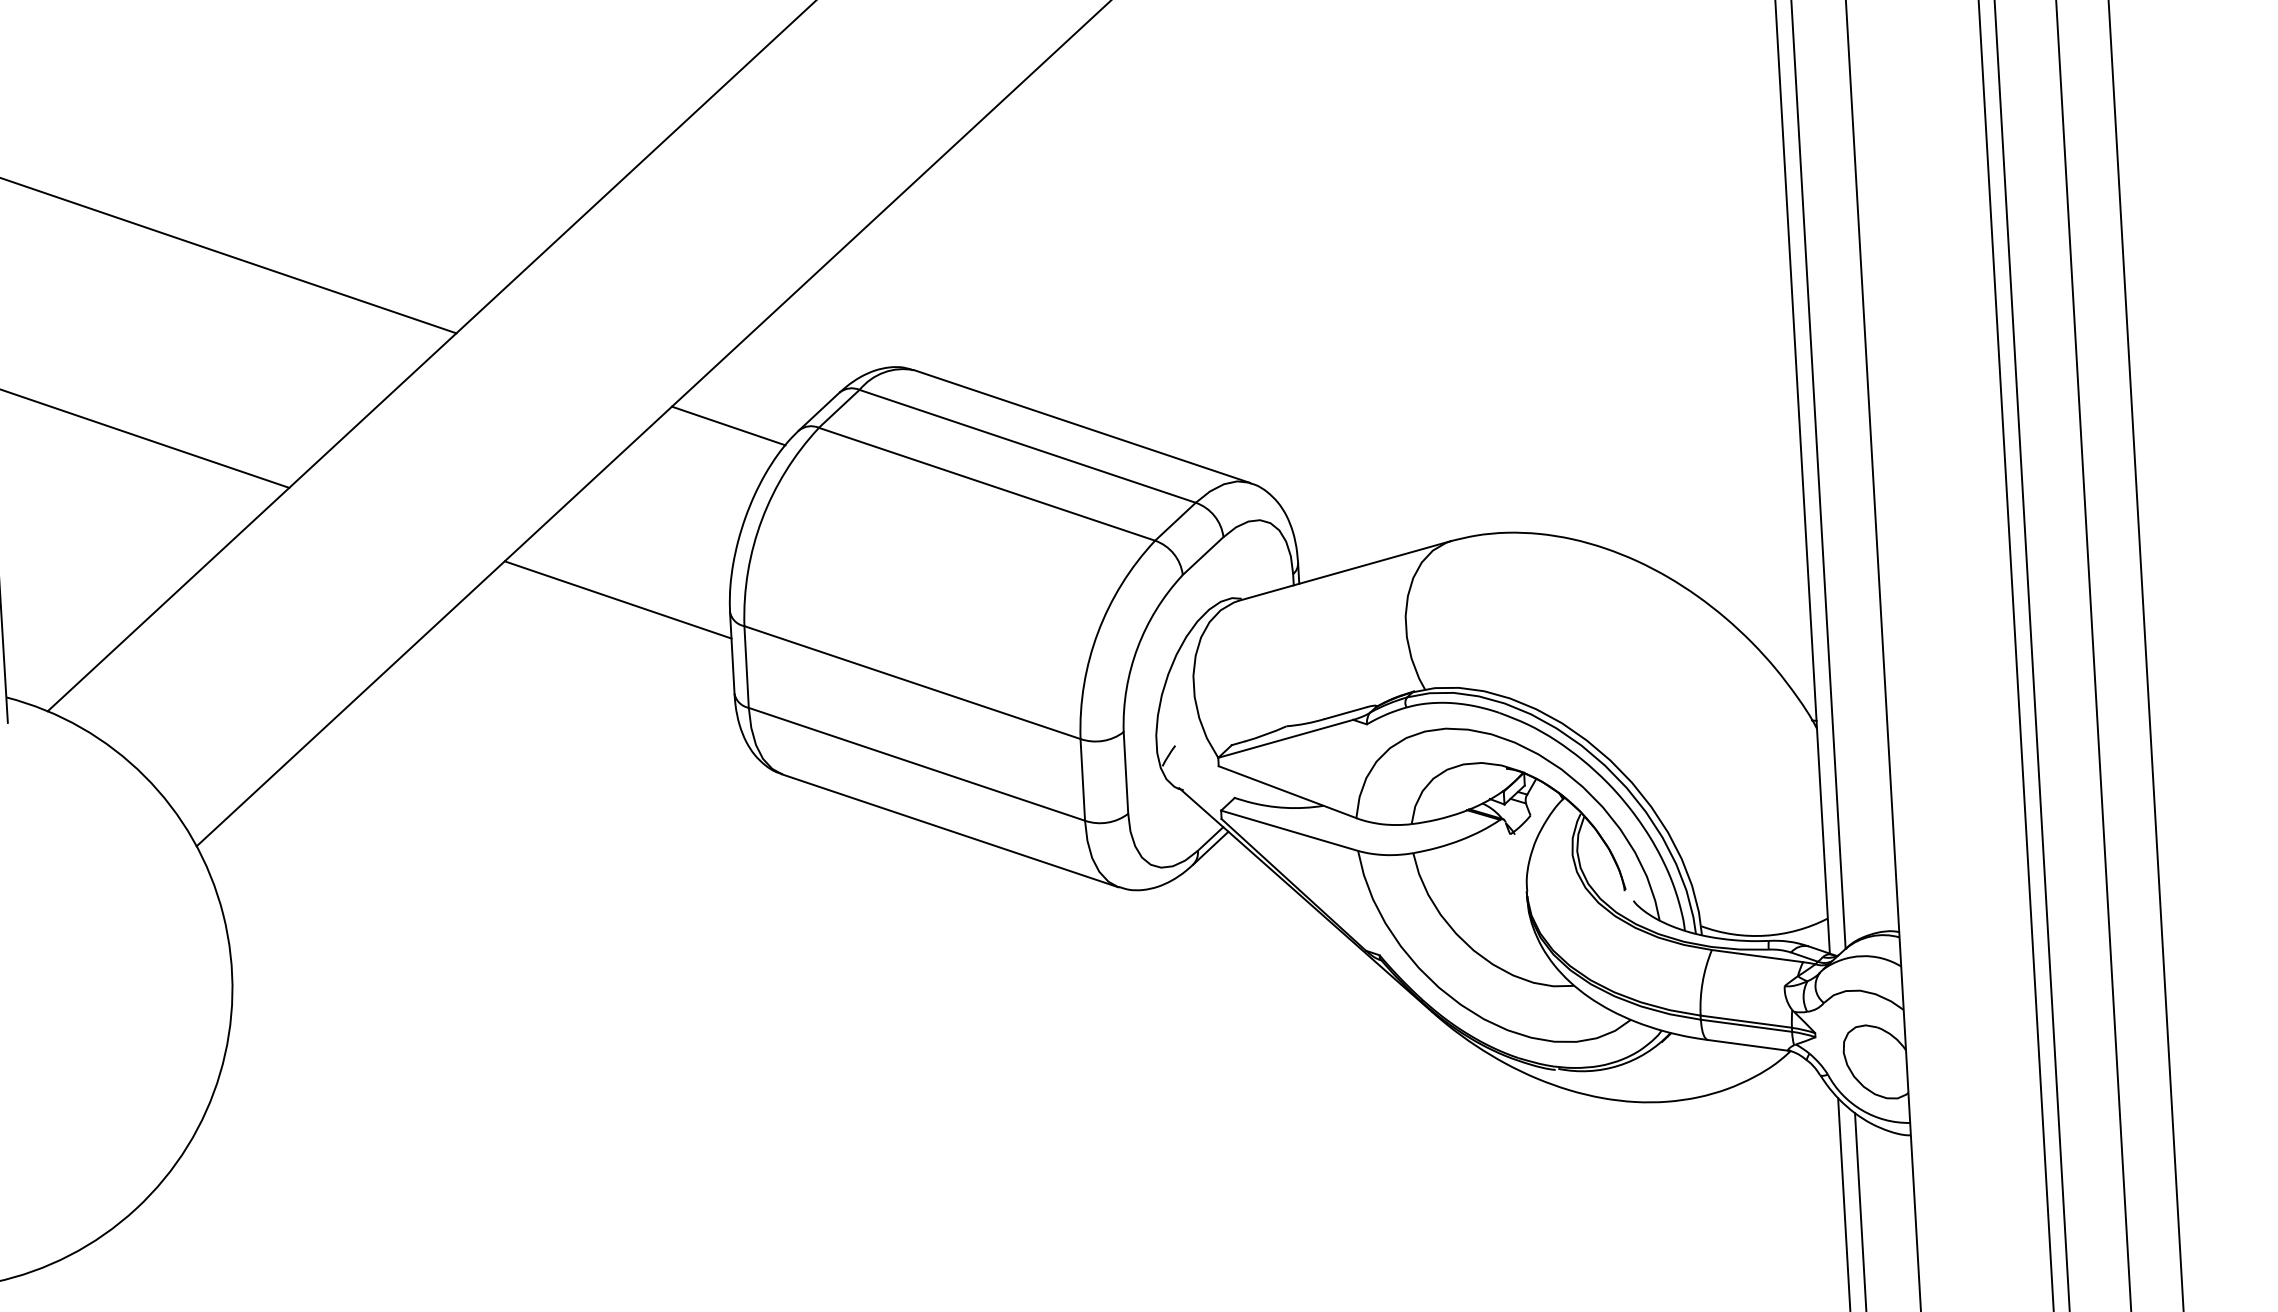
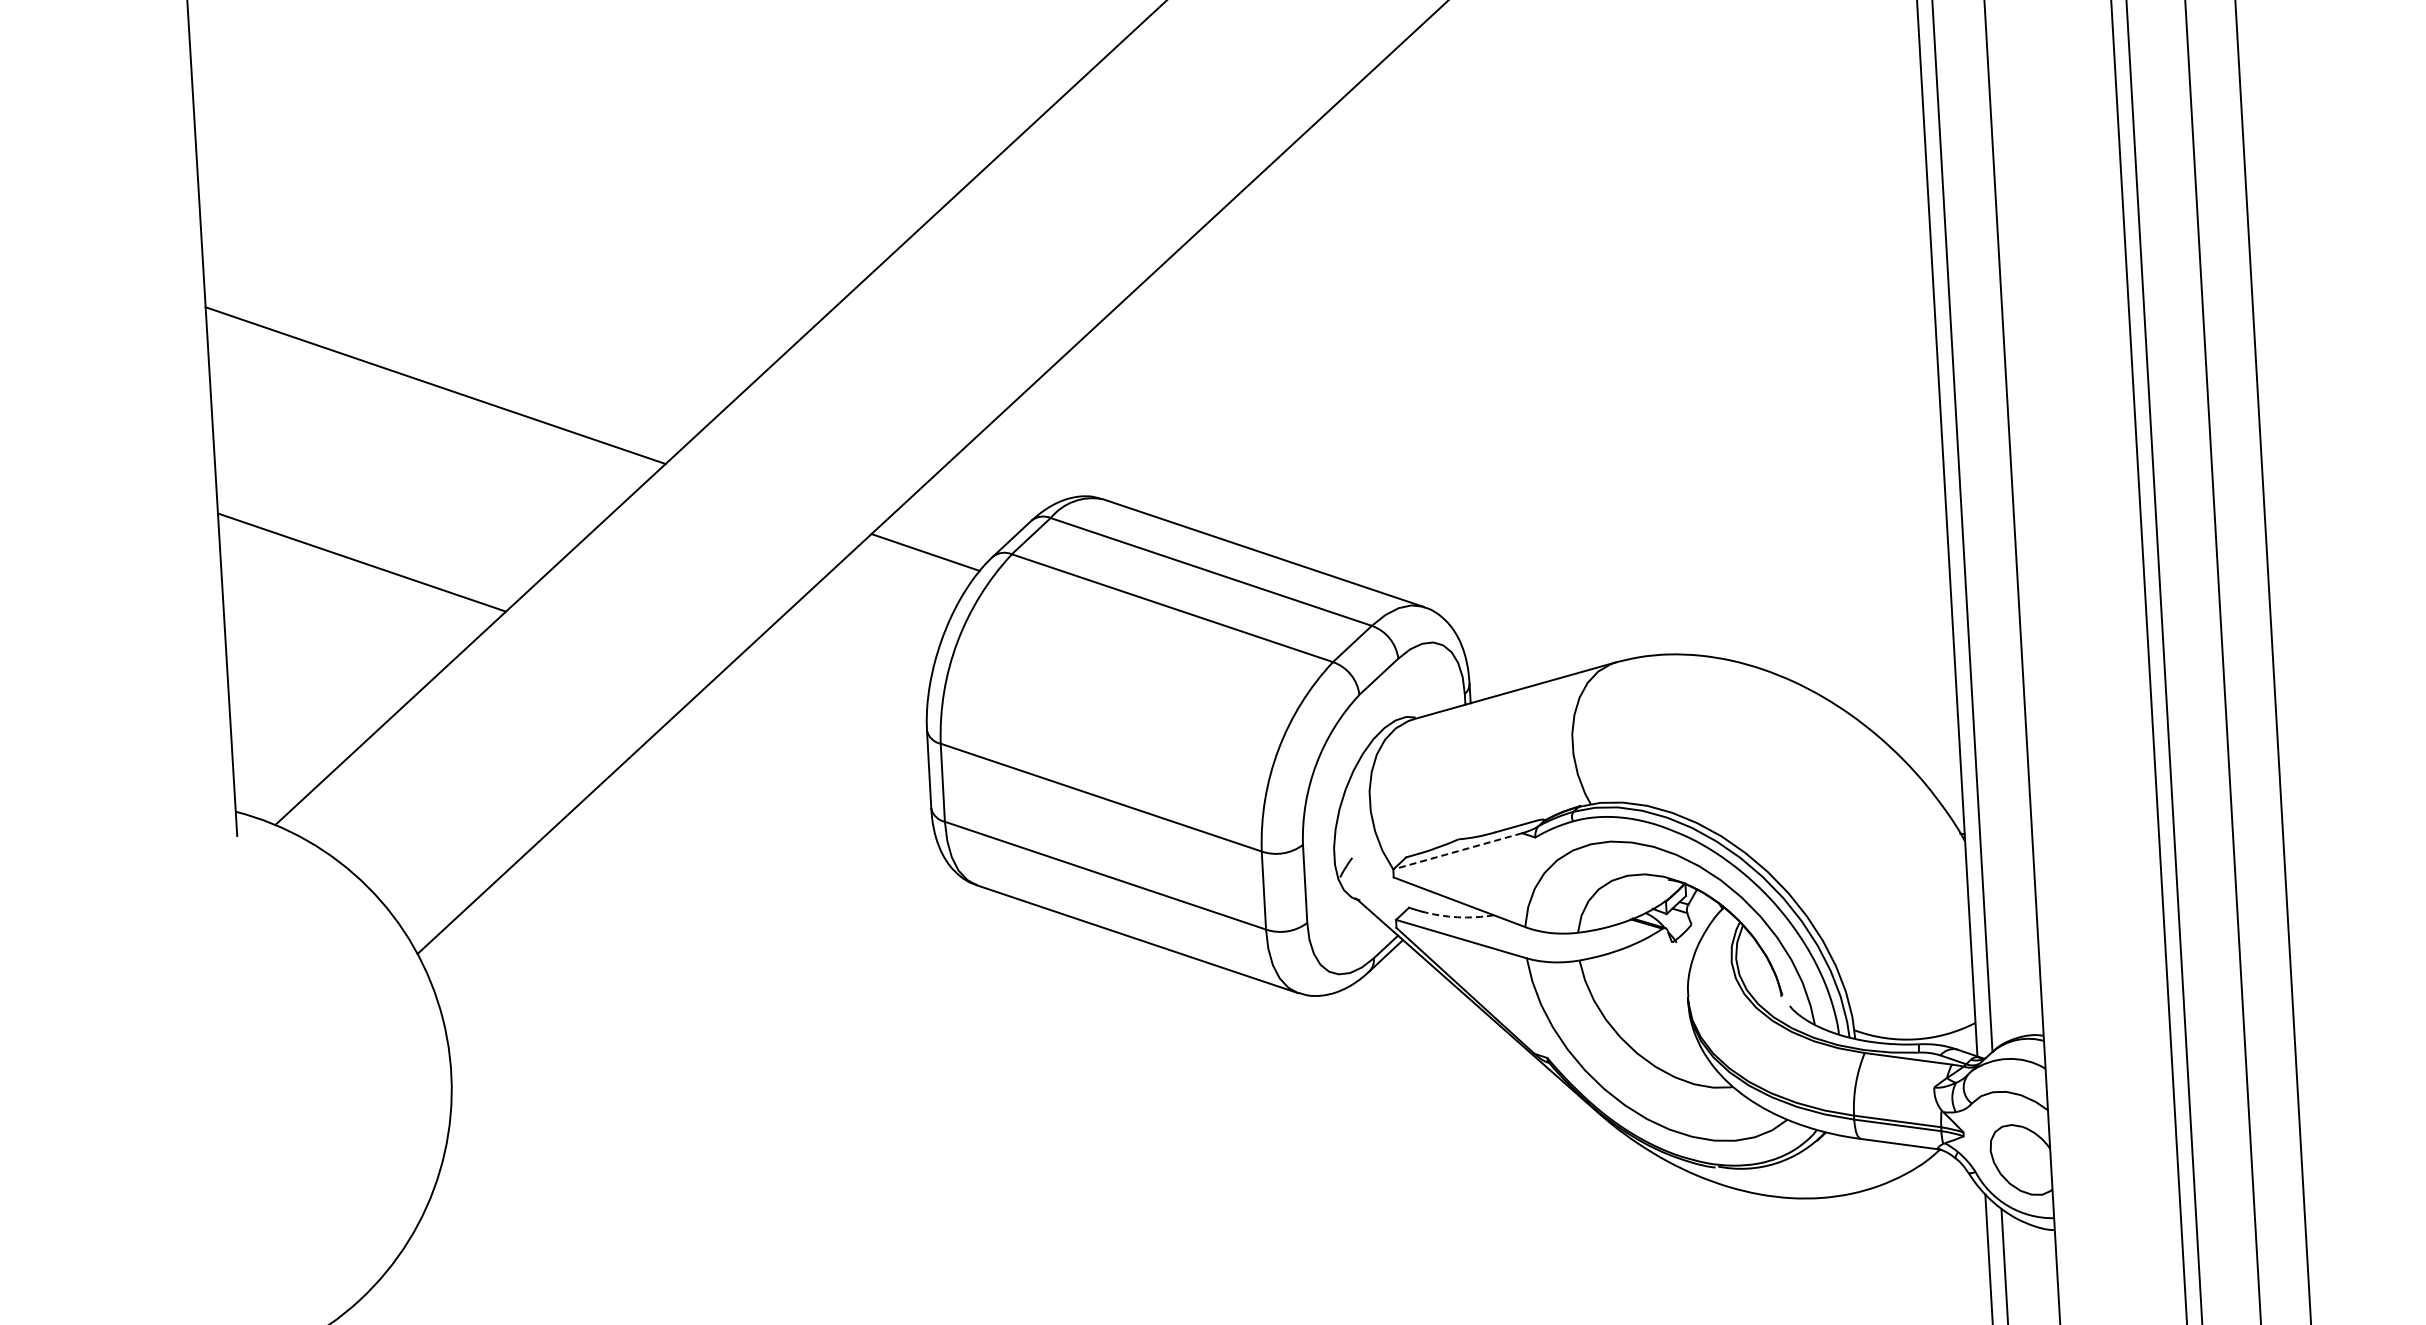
line: (617, 599) -> (819, 718), removed
line: (1285, 739) -> (1457, 851), solid -> dashed
arc: (1285, 808) -> (1457, 917), solid -> dashed

